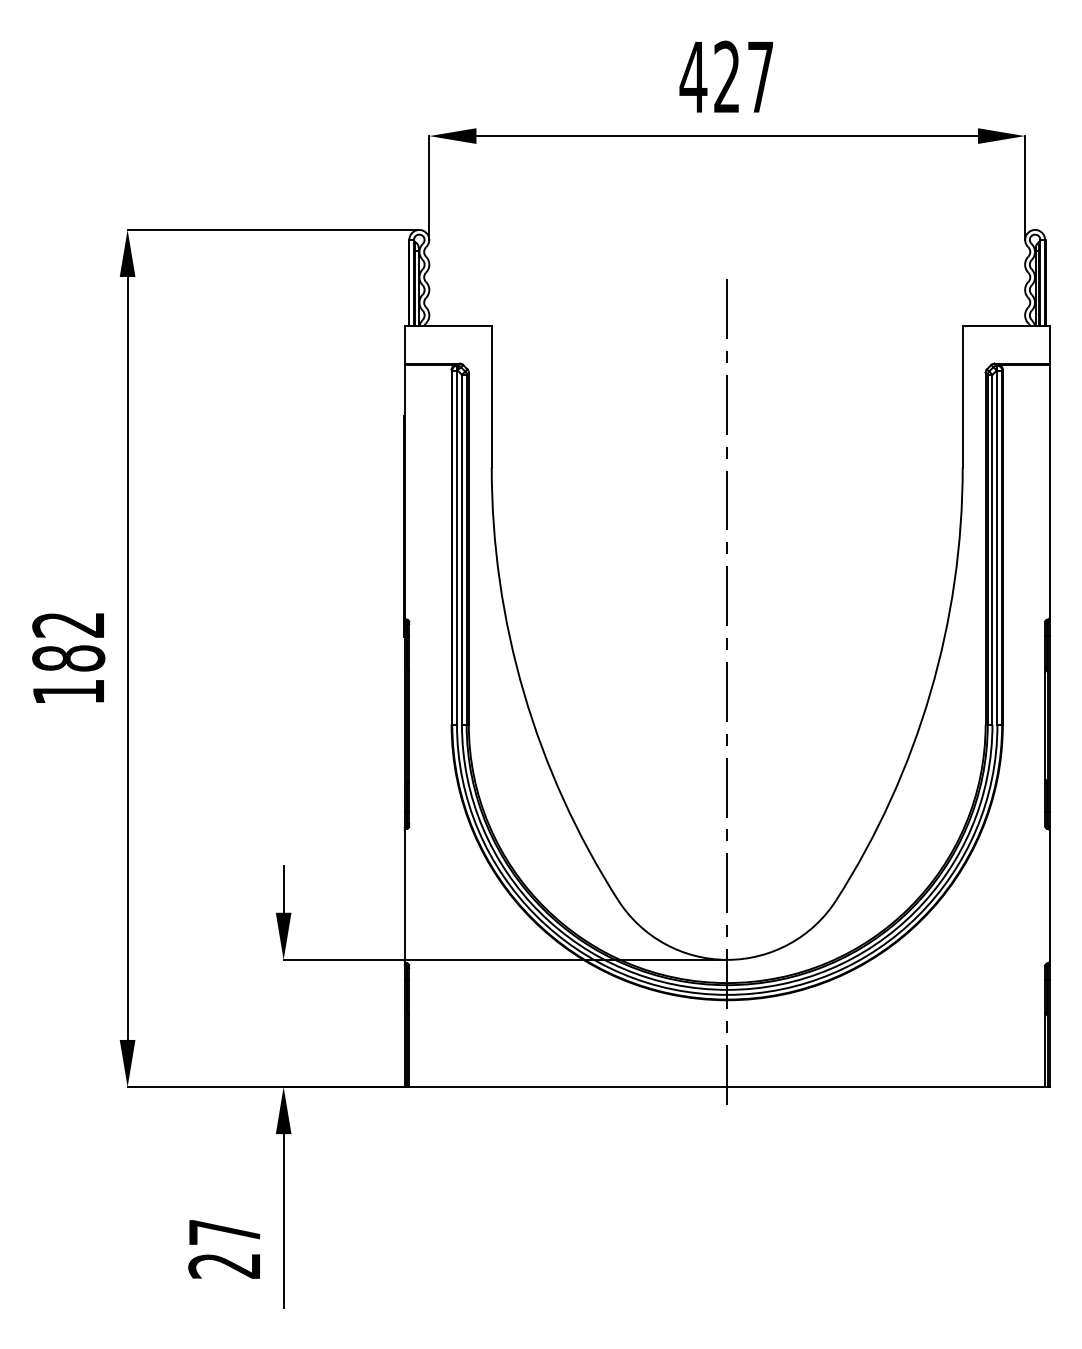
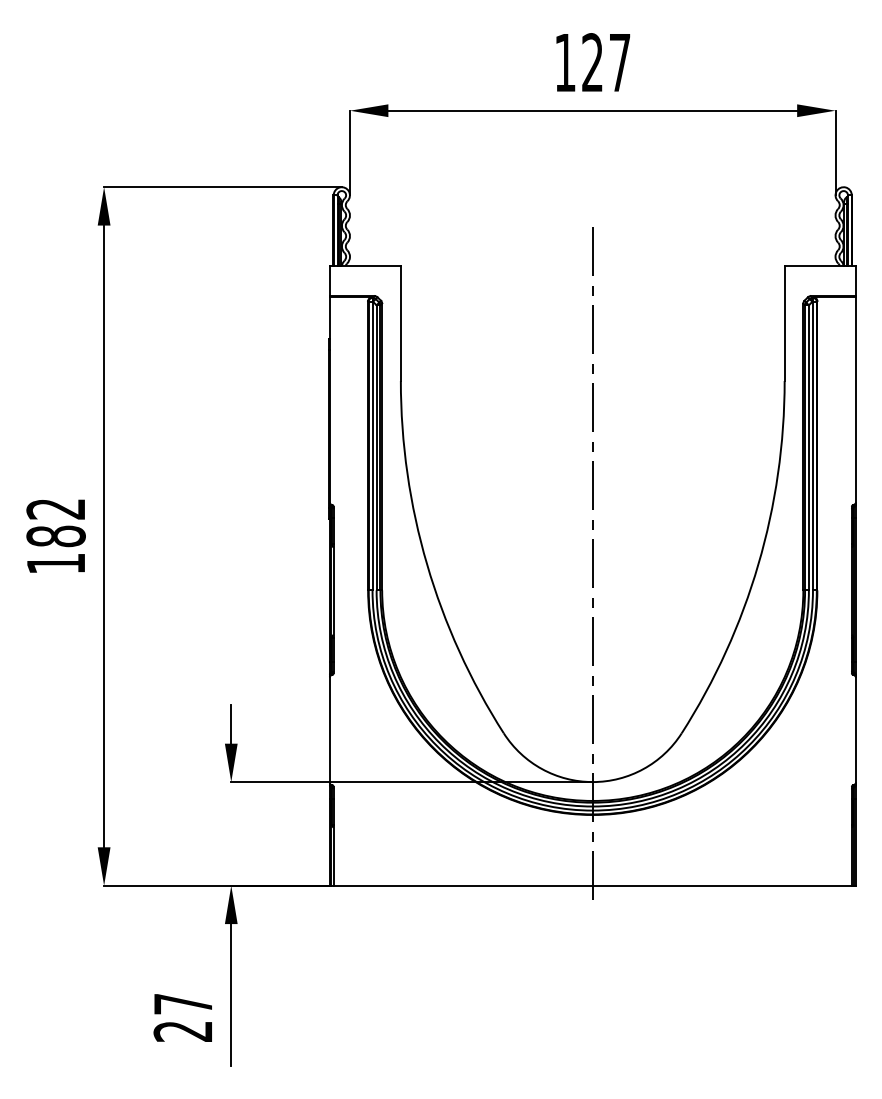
text: (692, 76) -> (564, 62), 427 -> 127

